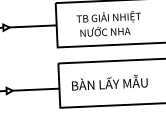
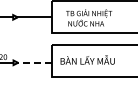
line: (35, 89) -> (34, 62), solid -> dashed

